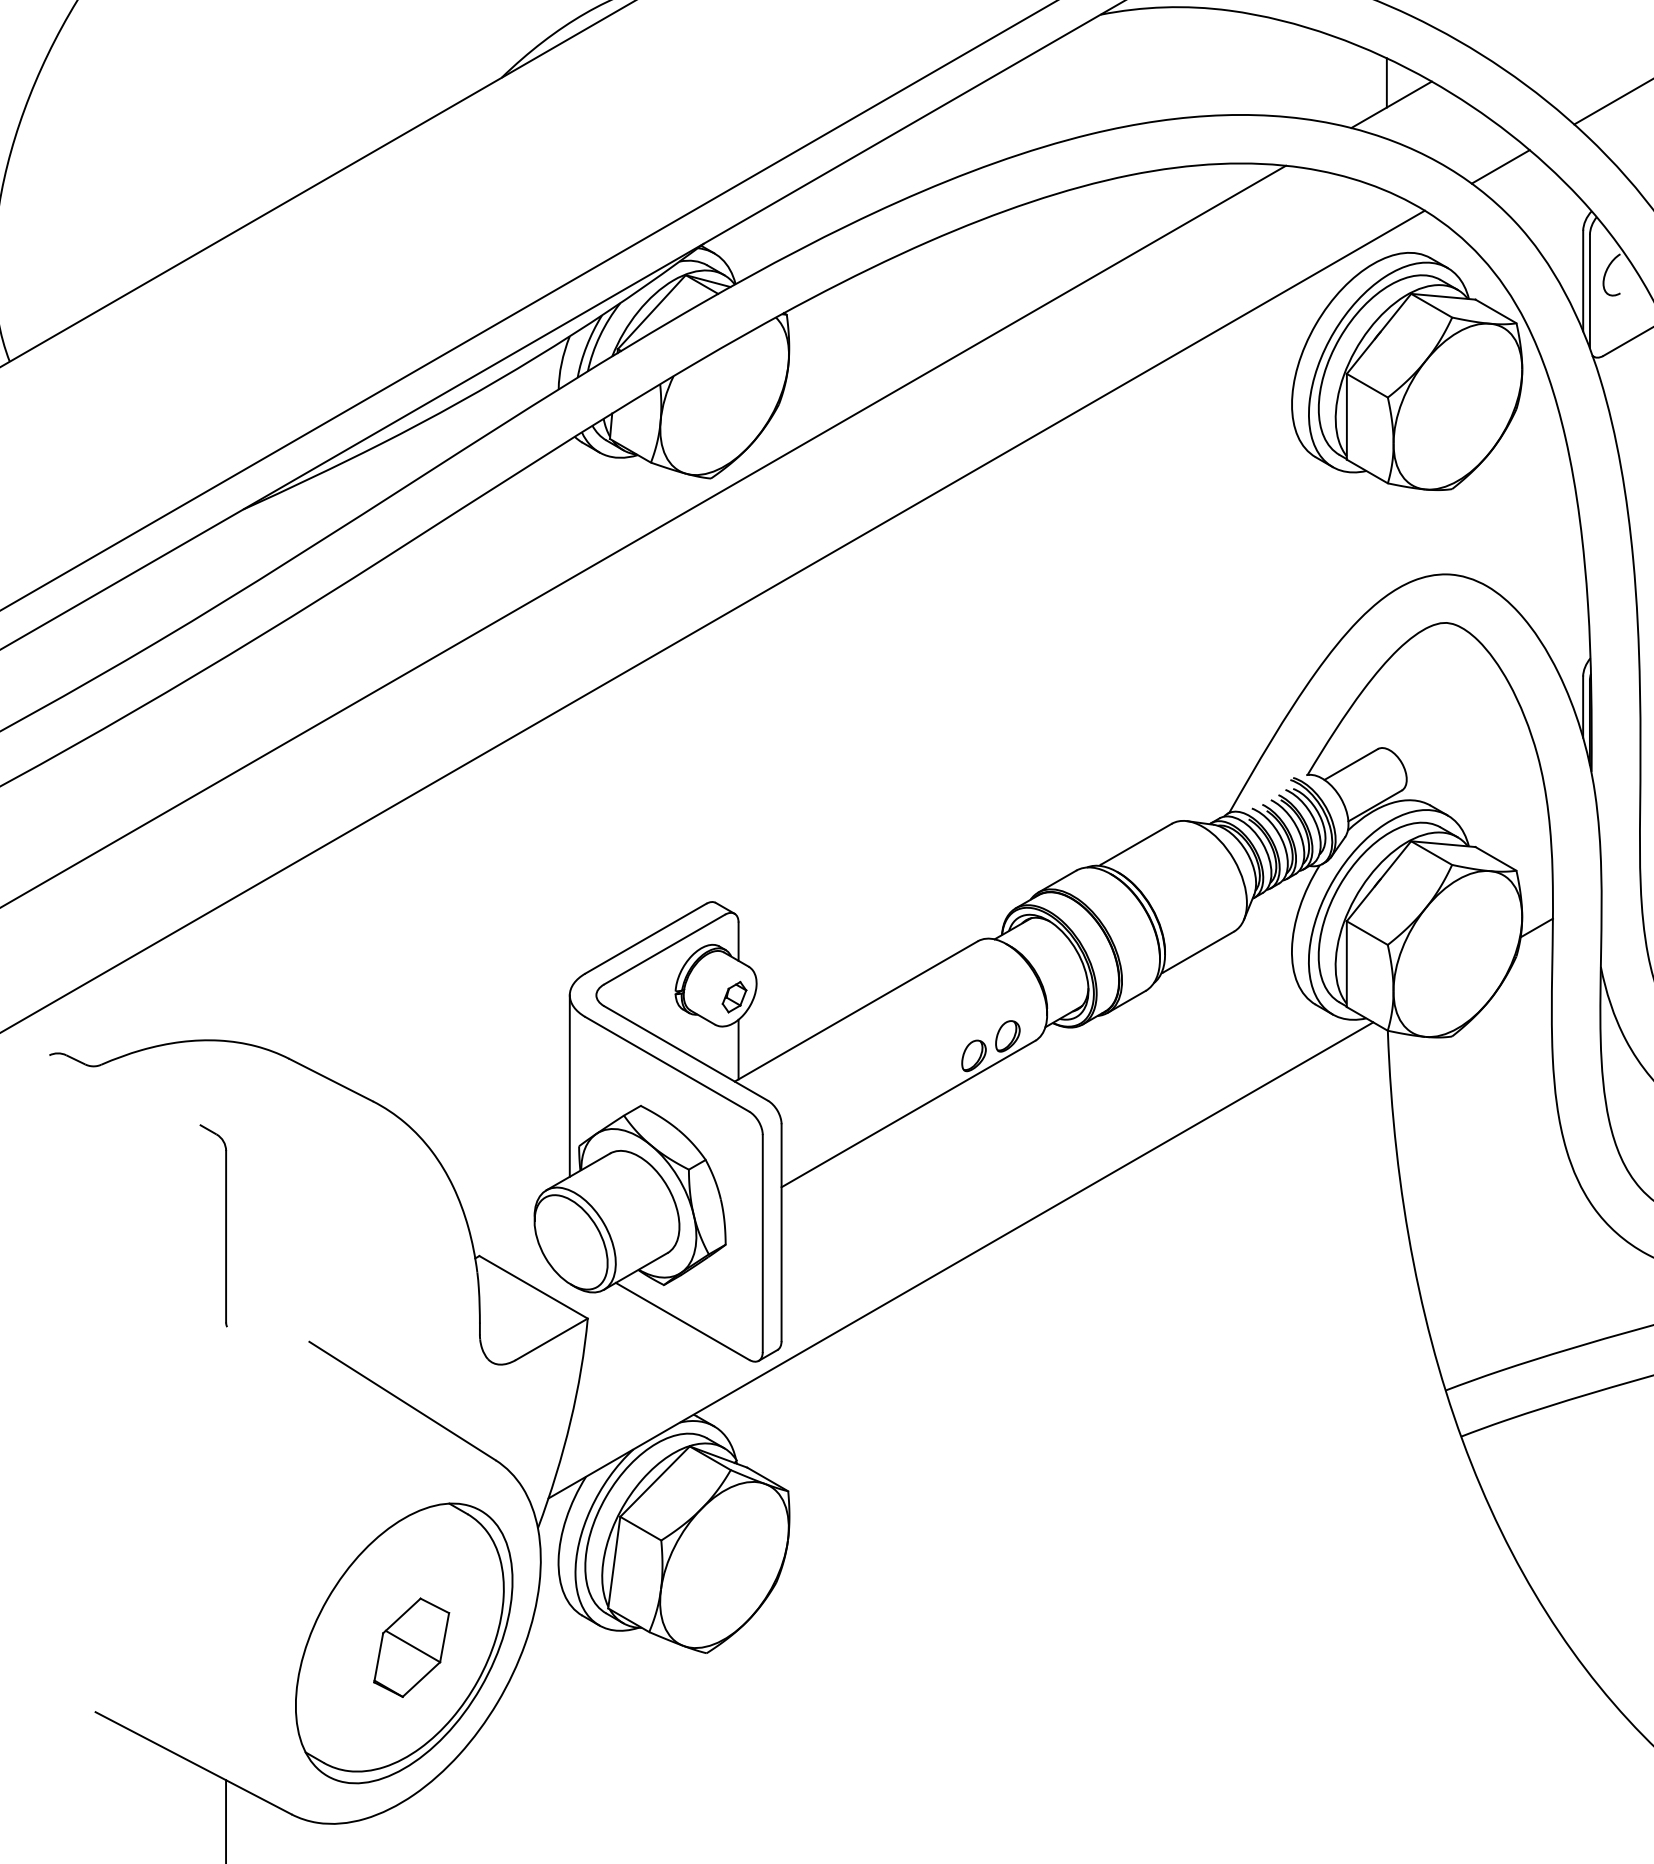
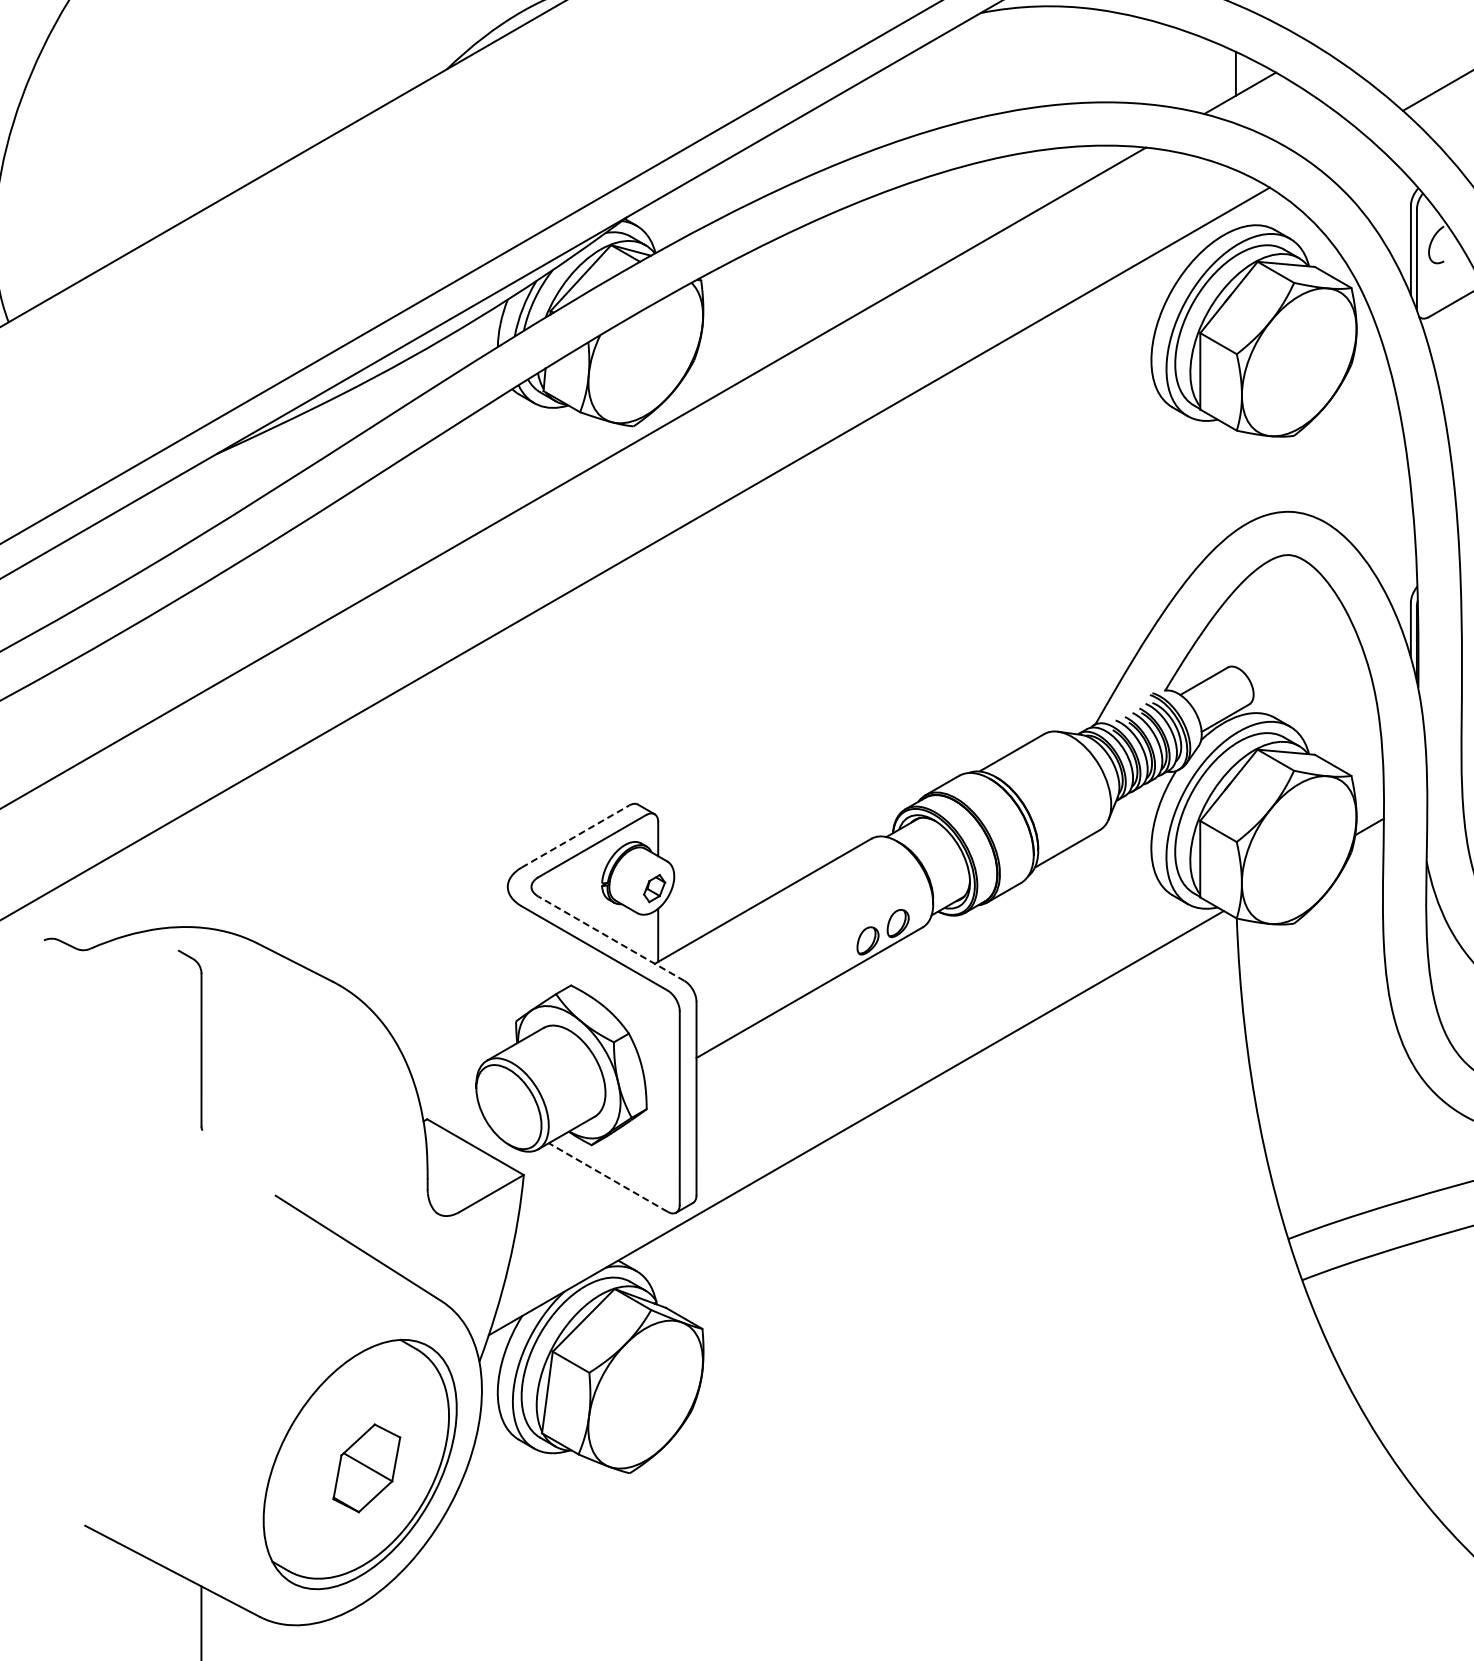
line: (1500, 166) -> (1337, 148), removed
line: (645, 938) -> (575, 836), solid -> dashed
line: (686, 1053) -> (611, 938), solid -> dashed
line: (569, 1085) -> (507, 967), removed
part: (224, 1224) -> (200, 1039), moved
line: (682, 1321) -> (608, 1177), solid -> dashed

